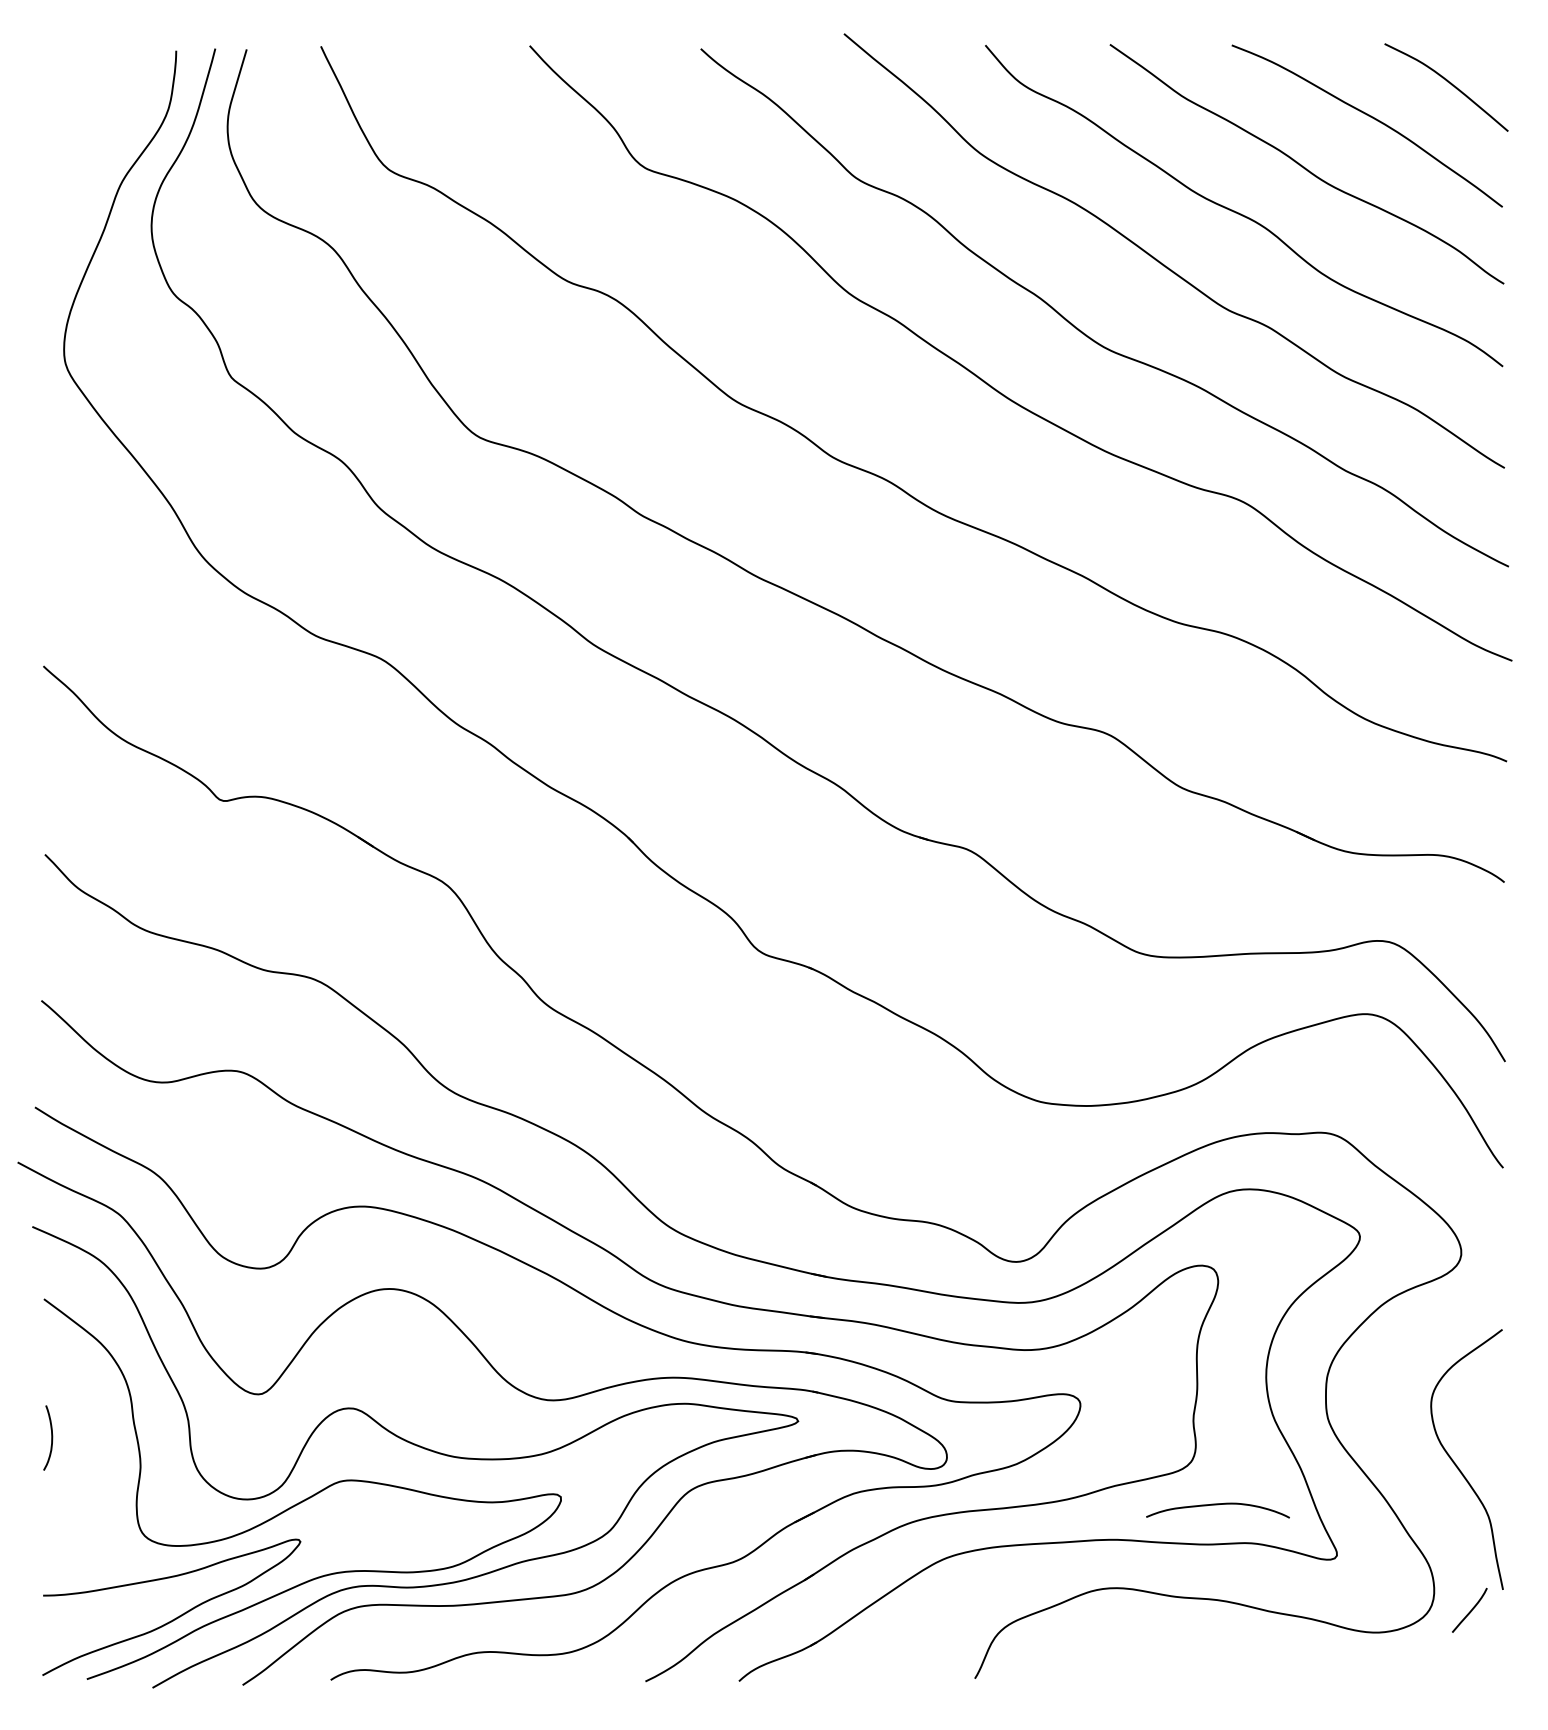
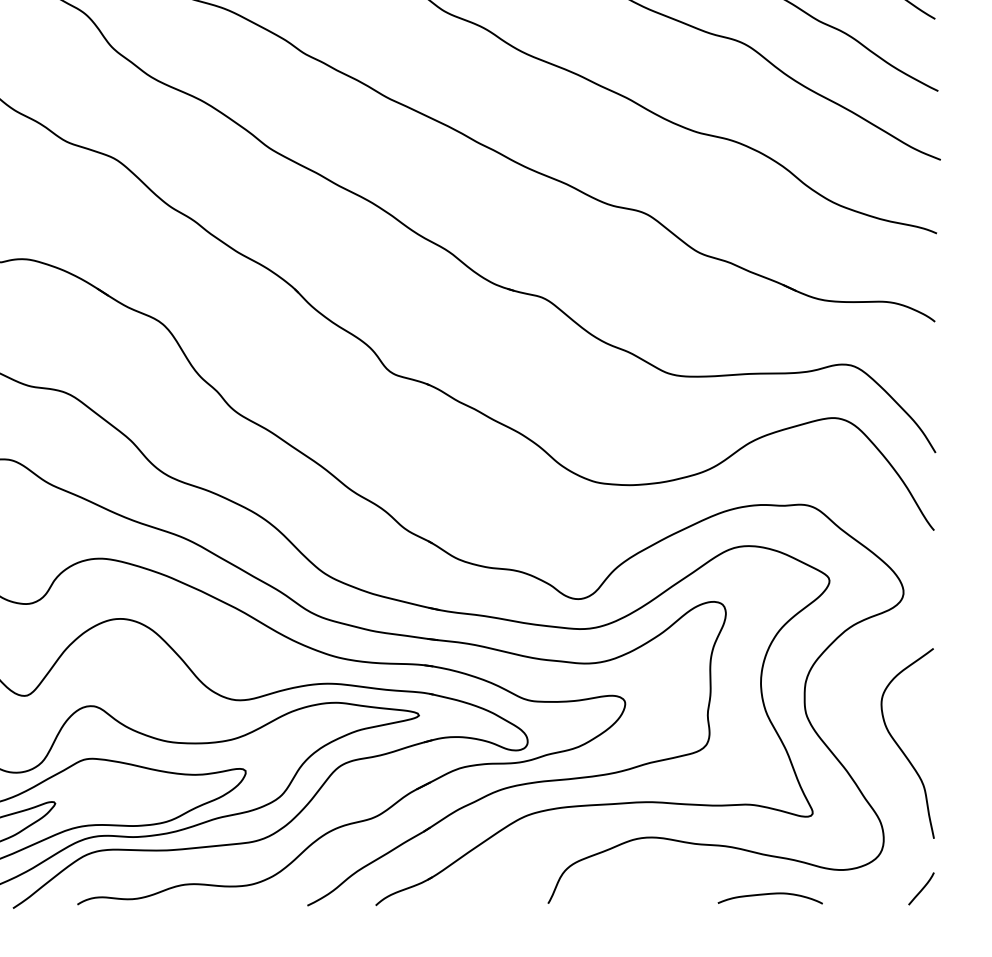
curve: (1217, 1505) -> (769, 894), moved
curve: (1470, 1610) -> (921, 888), moved

